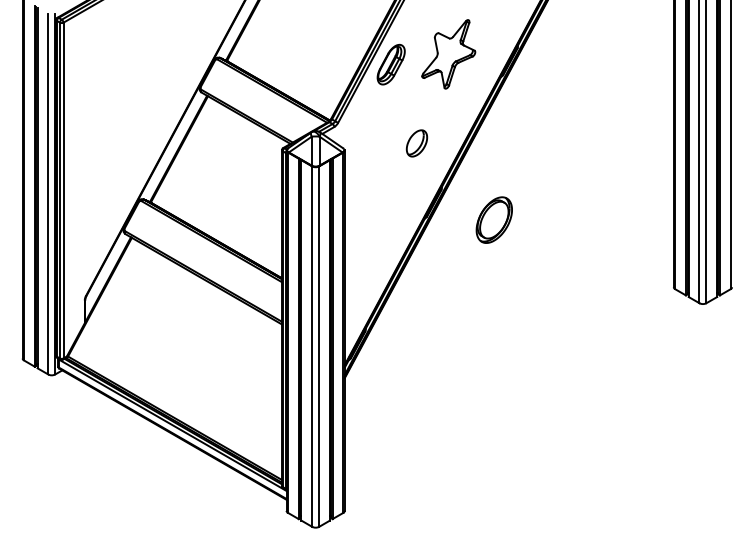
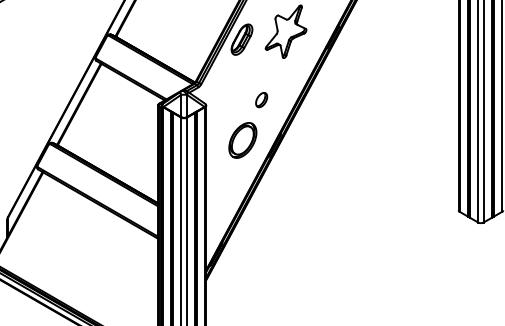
part: (416, 143) -> (261, 100), size x0.71
part: (493, 219) -> (242, 139), moved

